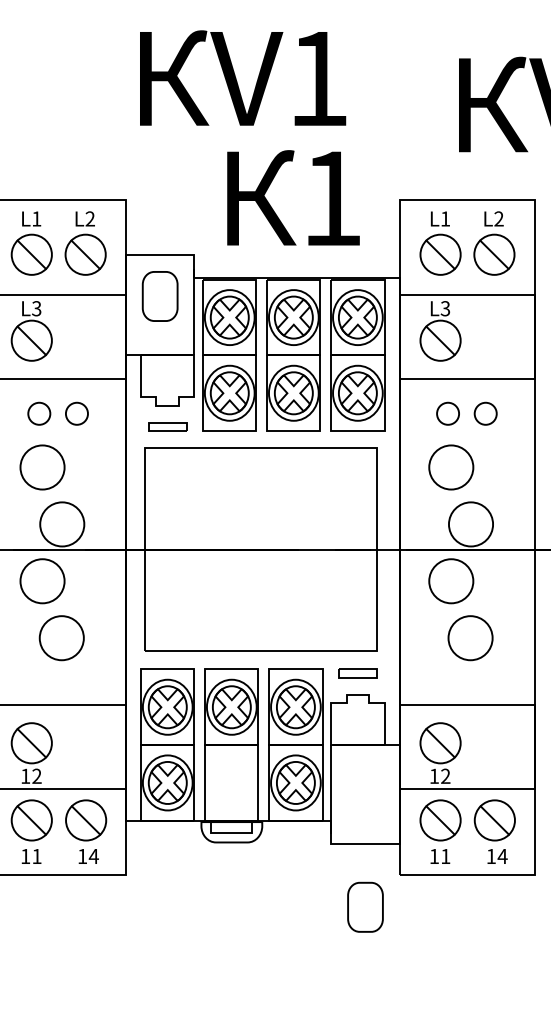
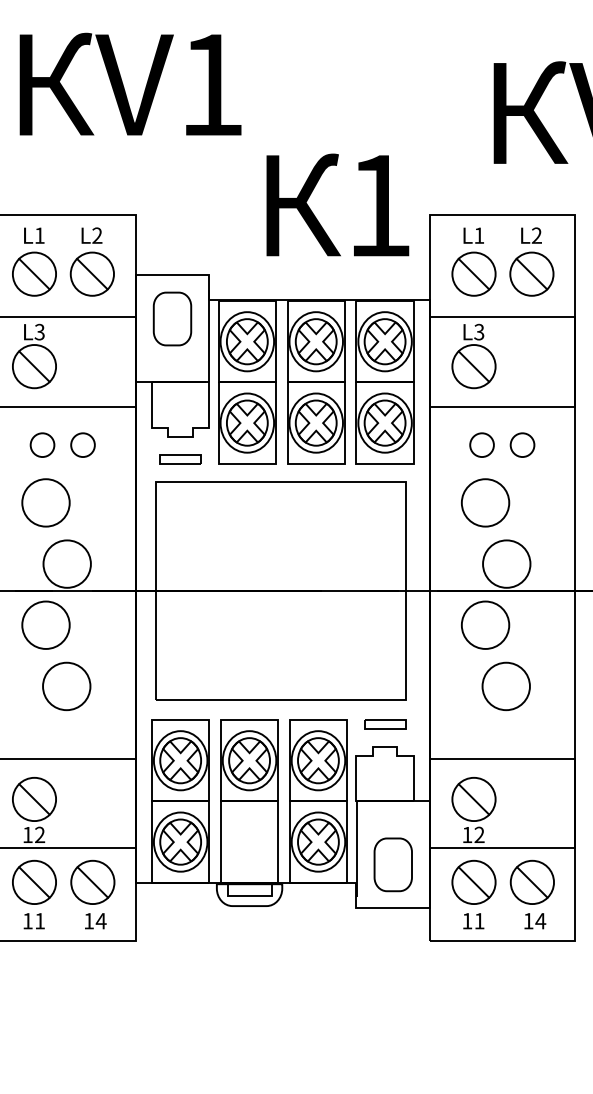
text: (242, 77) -> (130, 83), moved
text: (293, 197) -> (337, 204), moved
part: (364, 907) -> (392, 864), moved

